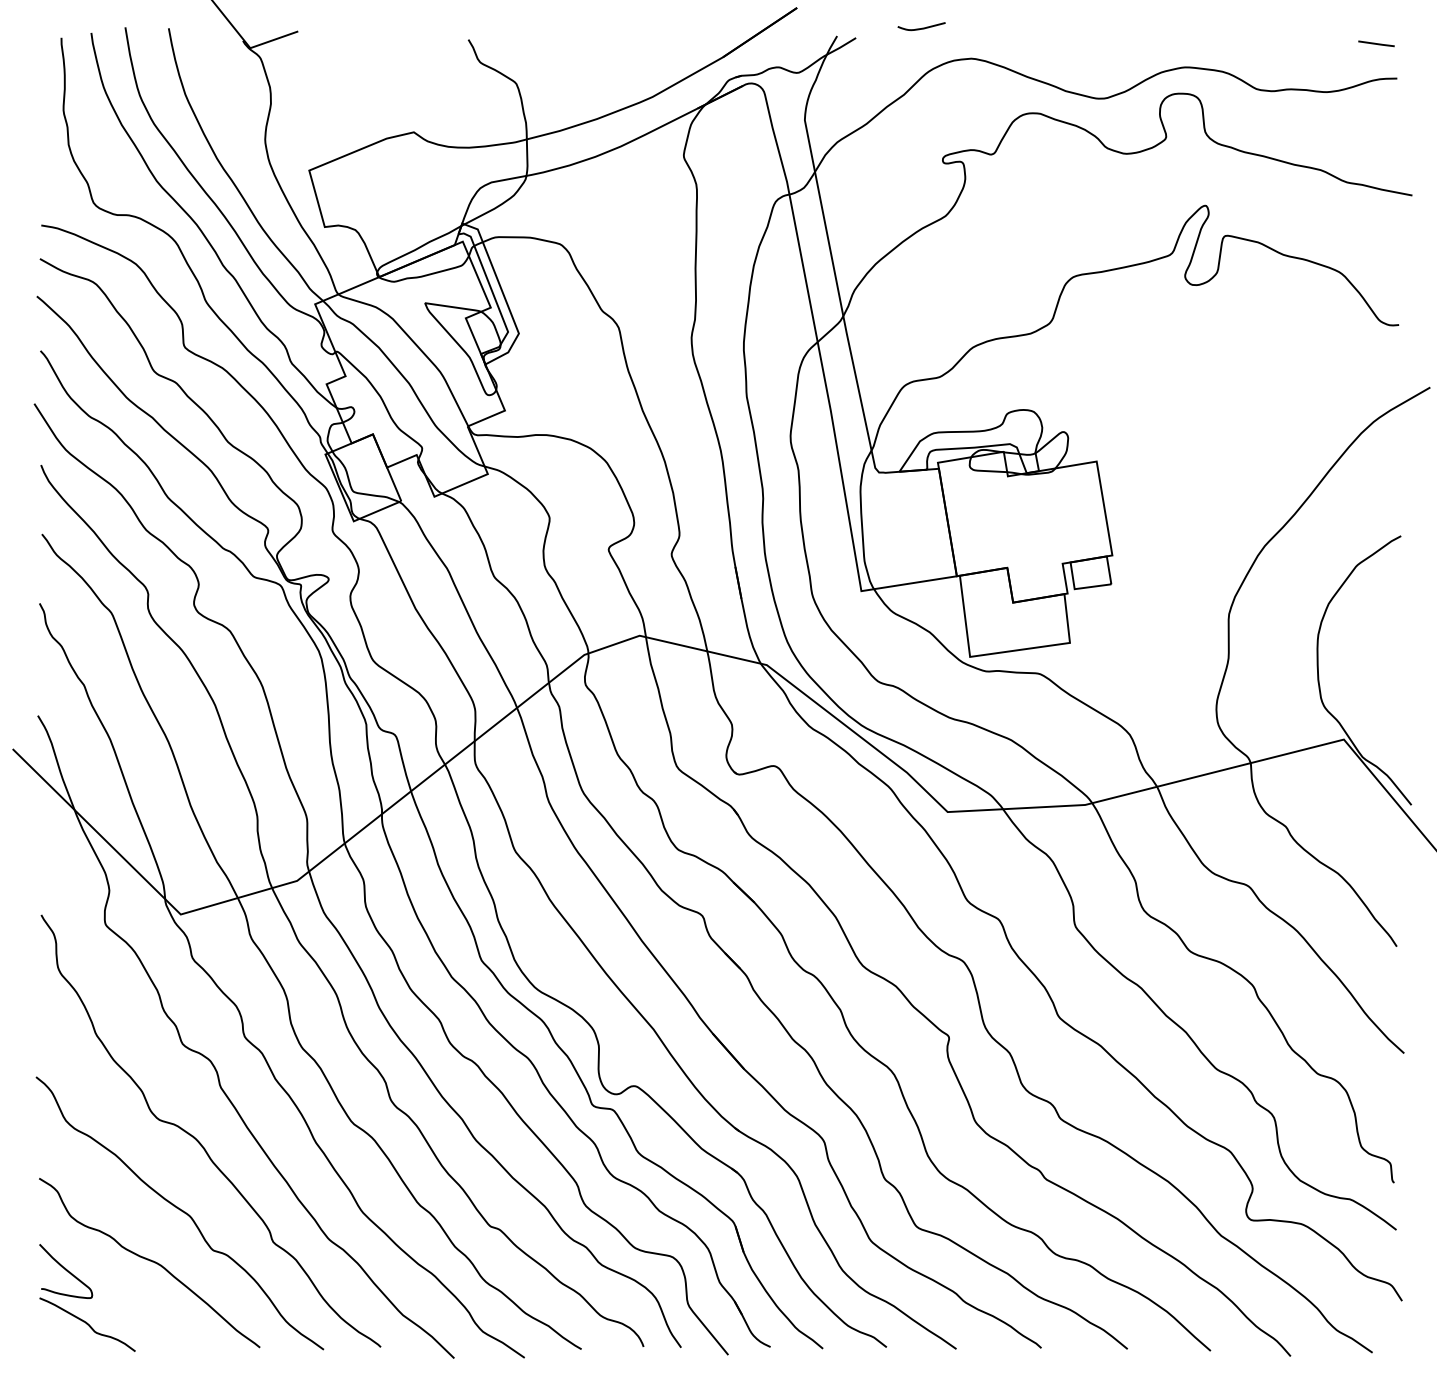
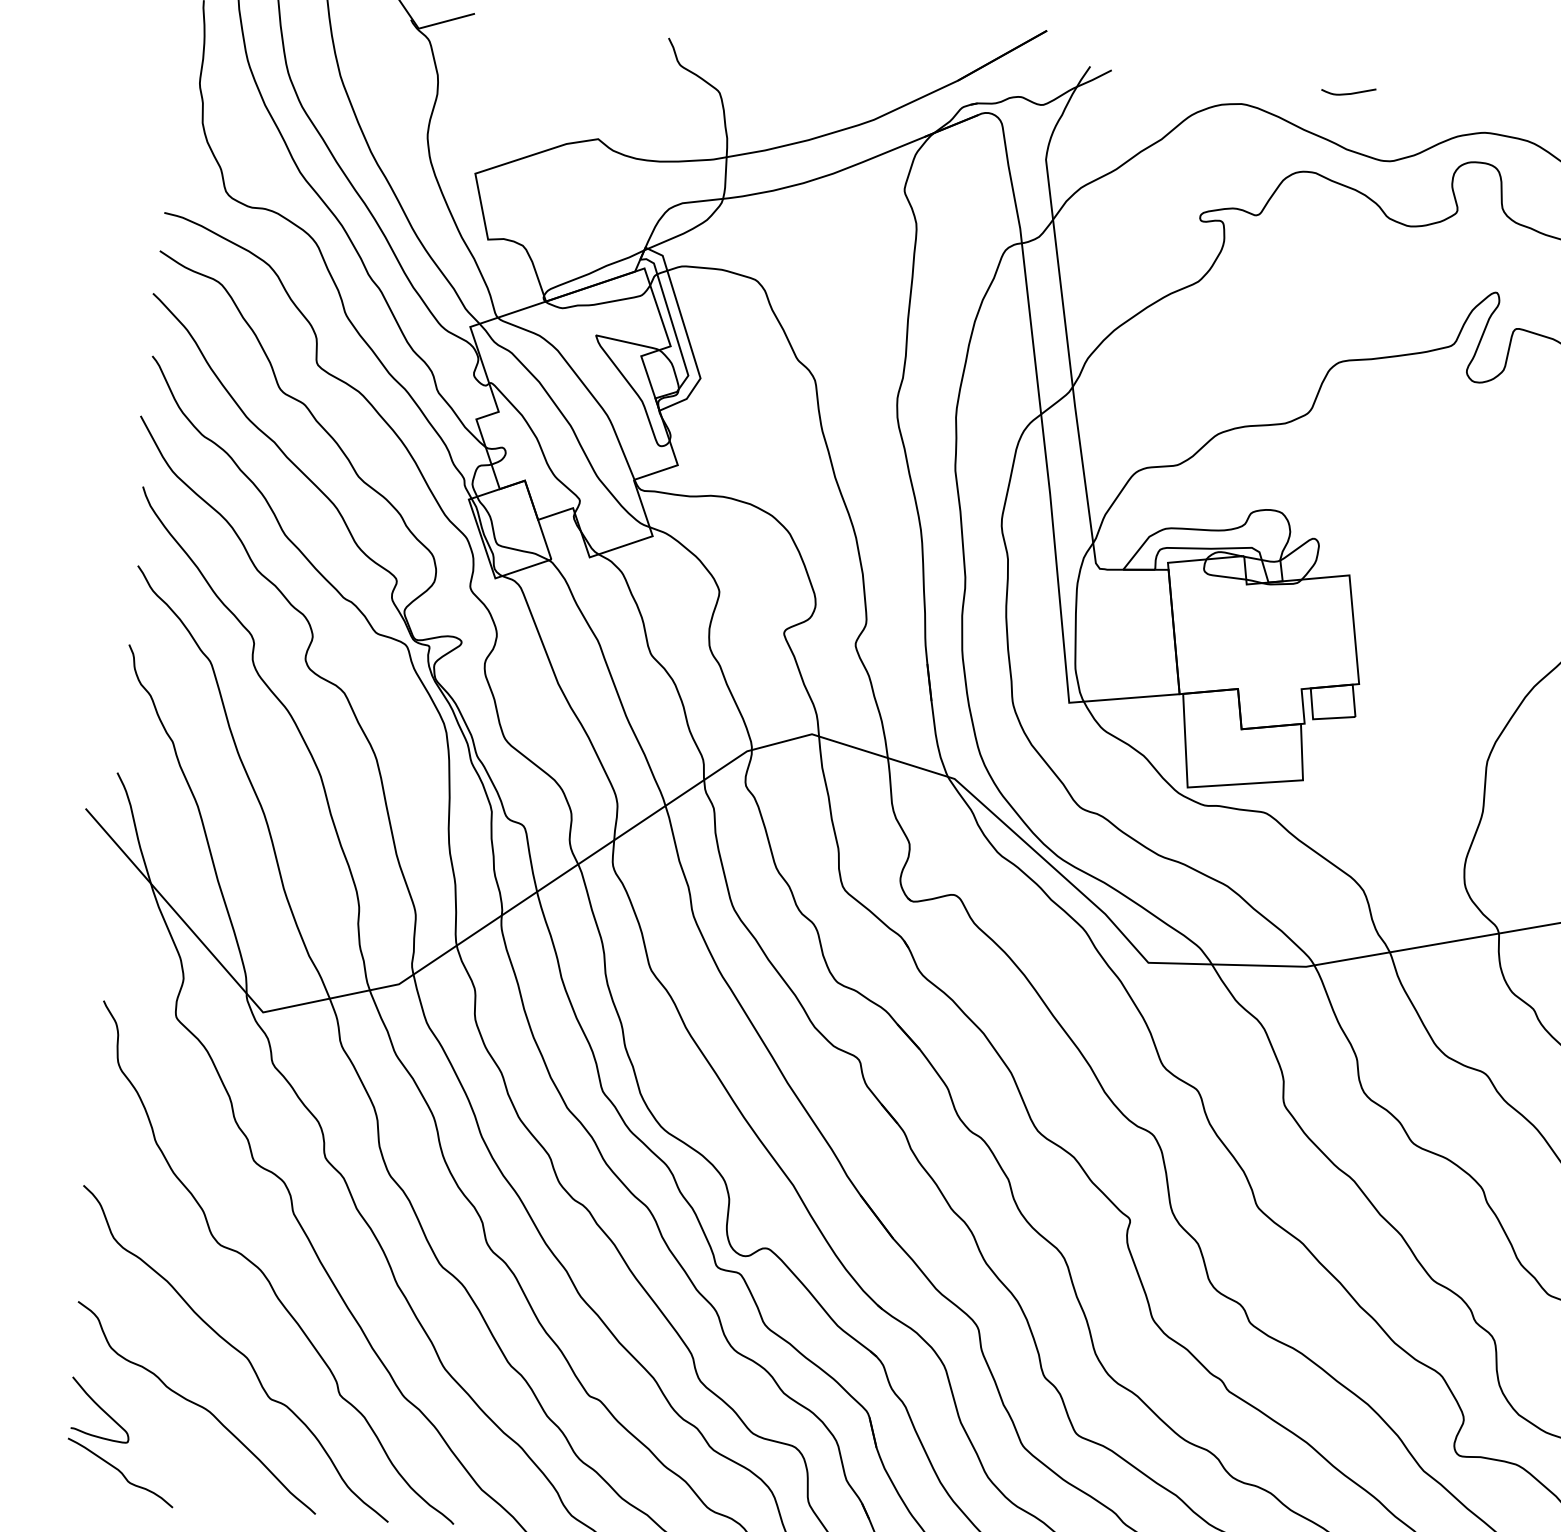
curve: (922, 27) -> (1349, 92), moved

